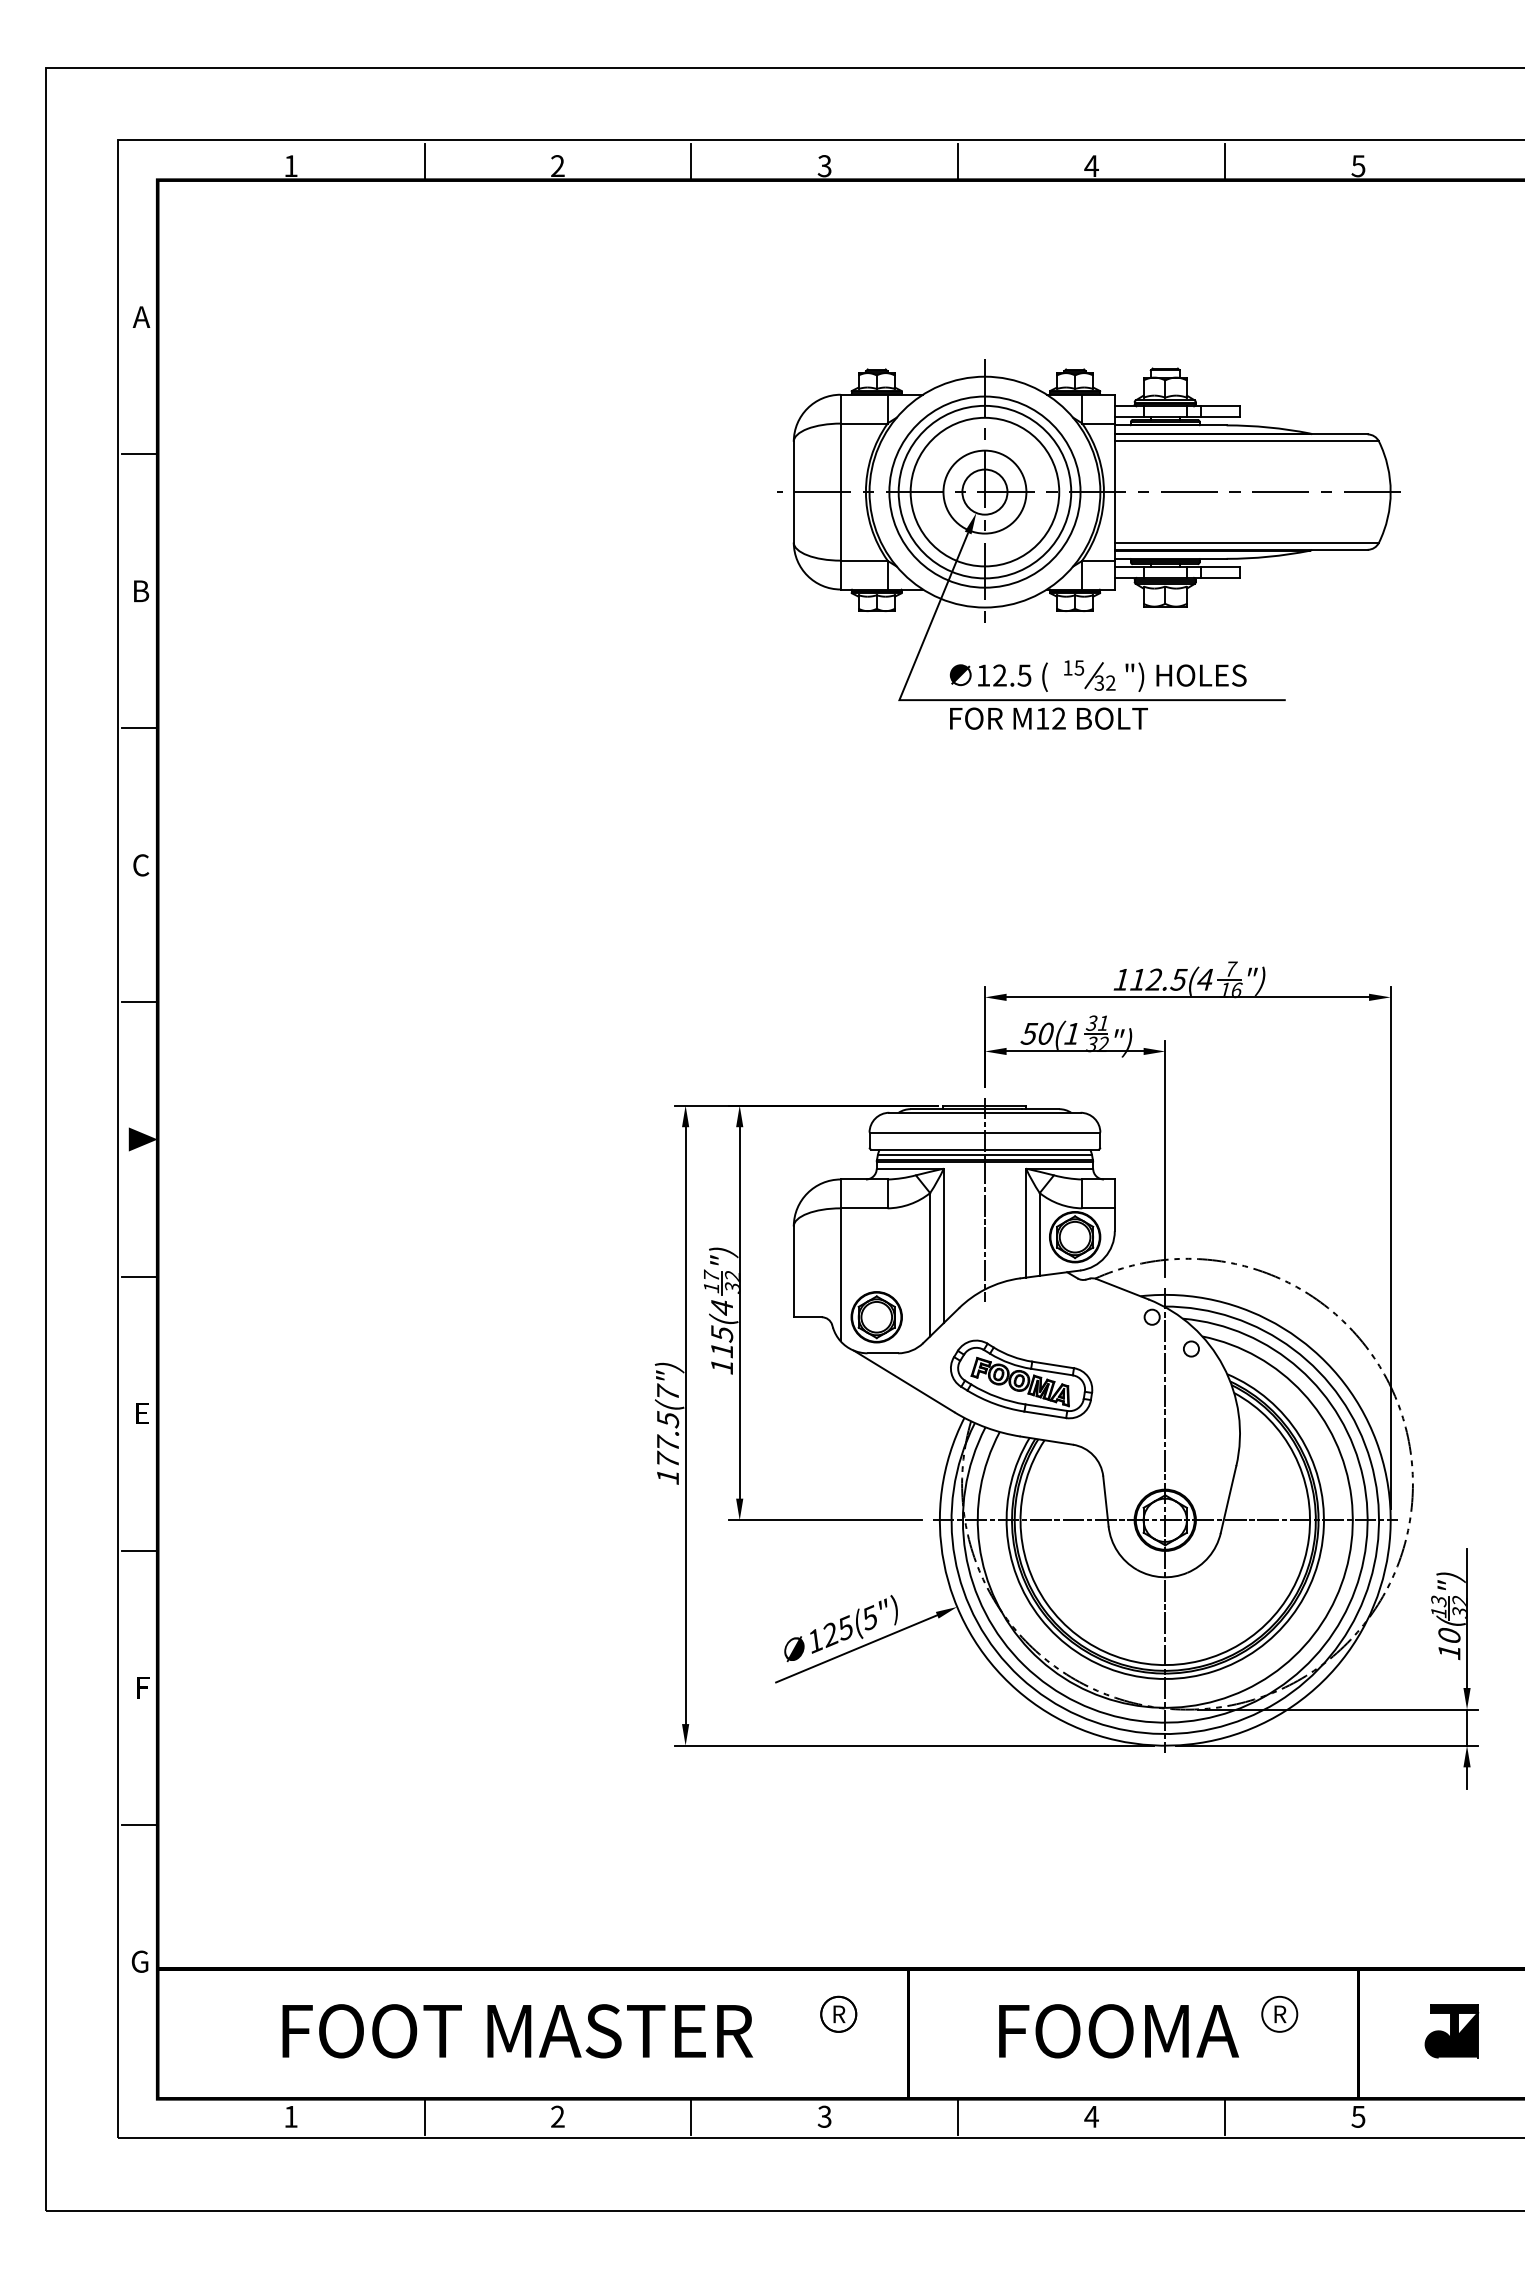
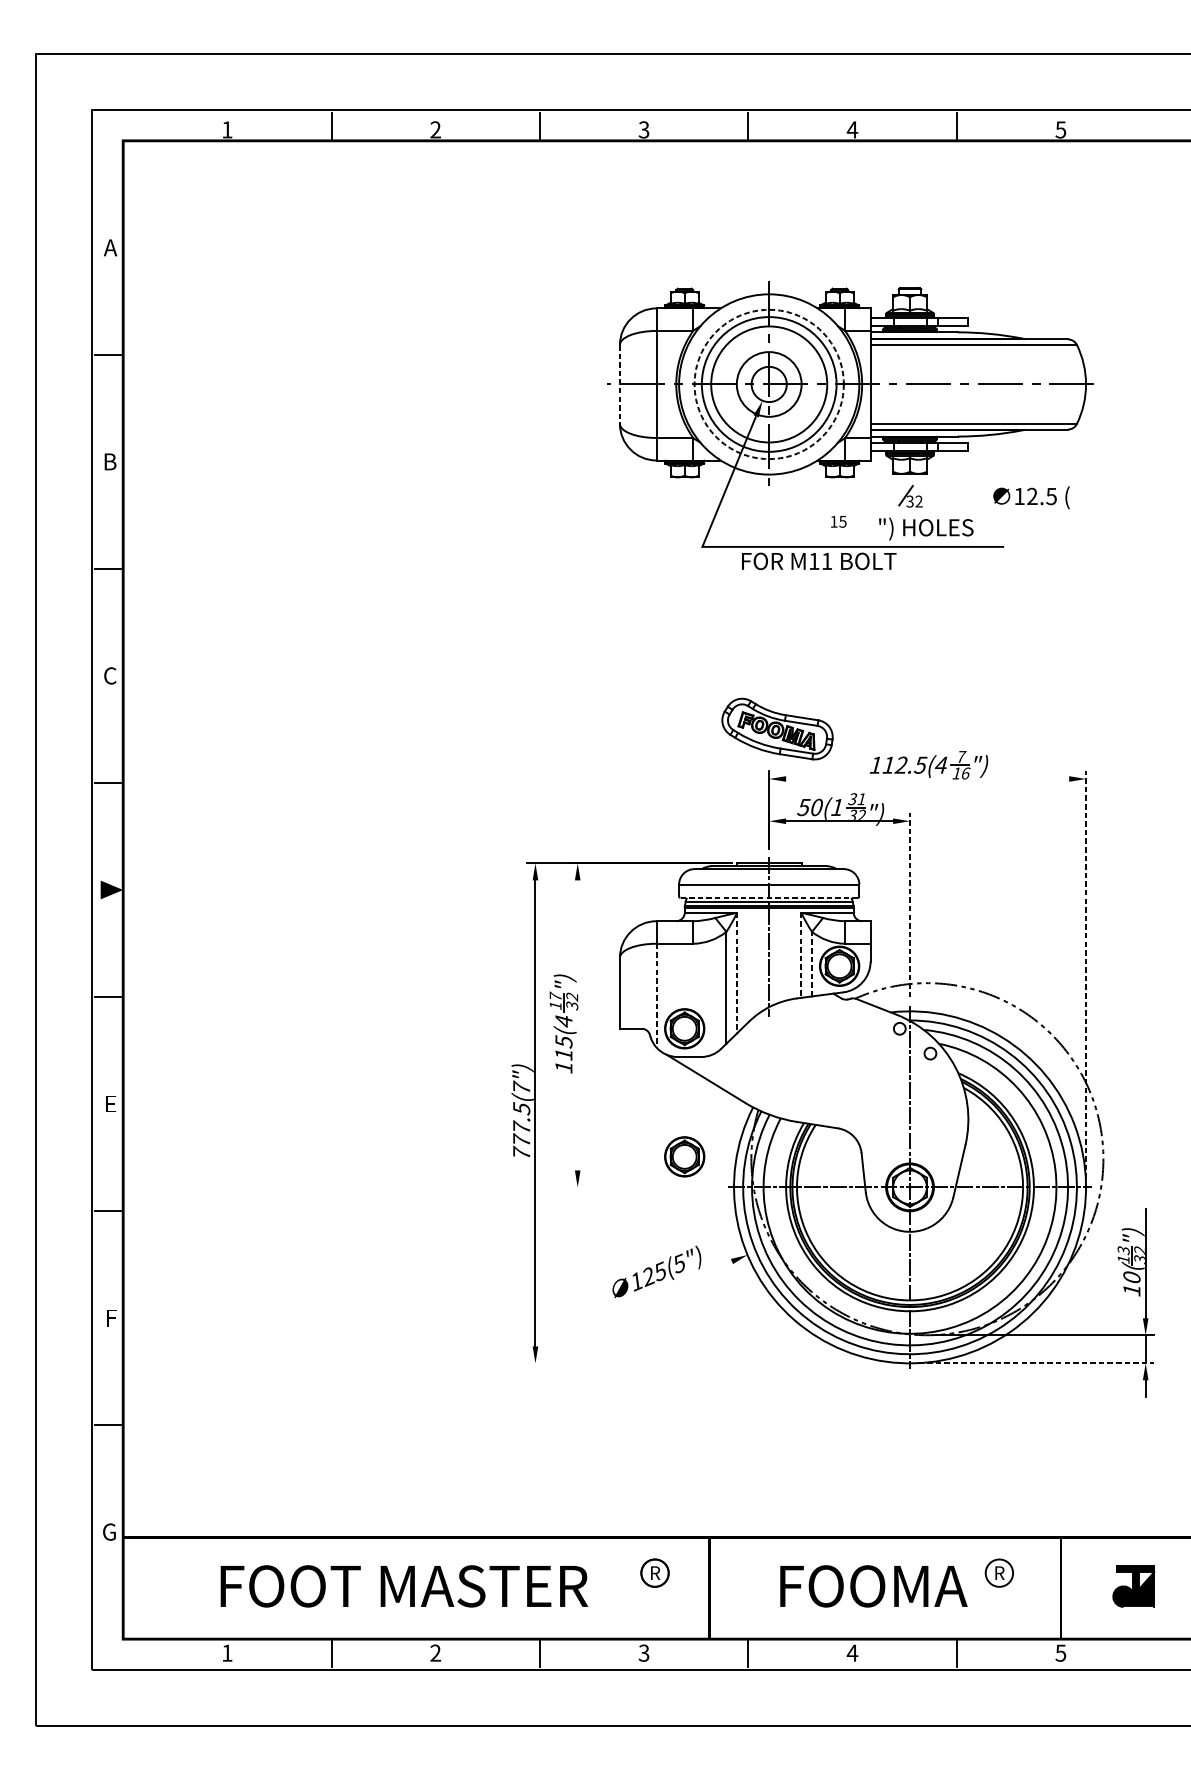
circle: (984, 491) -> (768, 383), solid -> dashed
line: (793, 492) -> (619, 384), solid -> dashed
text: (998, 676) -> (1031, 497), moved
part: (1099, 676) -> (910, 496), moved
text: (1058, 718) -> (826, 561), M12 -> M11
line: (1187, 997) -> (927, 779), removed
line: (984, 1149) -> (768, 897), solid -> dashed
line: (1165, 1158) -> (910, 904), solid -> dashed
line: (1026, 1223) -> (801, 955), solid -> dashed
line: (1039, 1233) -> (811, 963), solid -> dashed
line: (943, 1246) -> (736, 973), solid -> dashed
line: (1390, 1247) -> (1085, 974), solid -> dashed
line: (840, 1274) -> (656, 995), solid -> dashed
line: (739, 1312) -> (577, 1025), removed
part: (1021, 1379) -> (777, 729), moved
text: (667, 1475) -> (521, 1152), 177.5(7") -> 777.5(7")
part: (876, 1481) -> (684, 1157), added
line: (824, 1520) -> (643, 1187), removed
line: (856, 1648) -> (668, 1287), removed
line: (914, 1745) -> (714, 1363), removed
line: (1326, 1745) -> (1035, 1363), solid -> dashed

